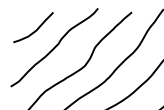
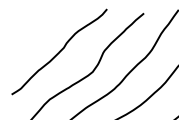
curve: (34, 30) -> (37, 33), removed

